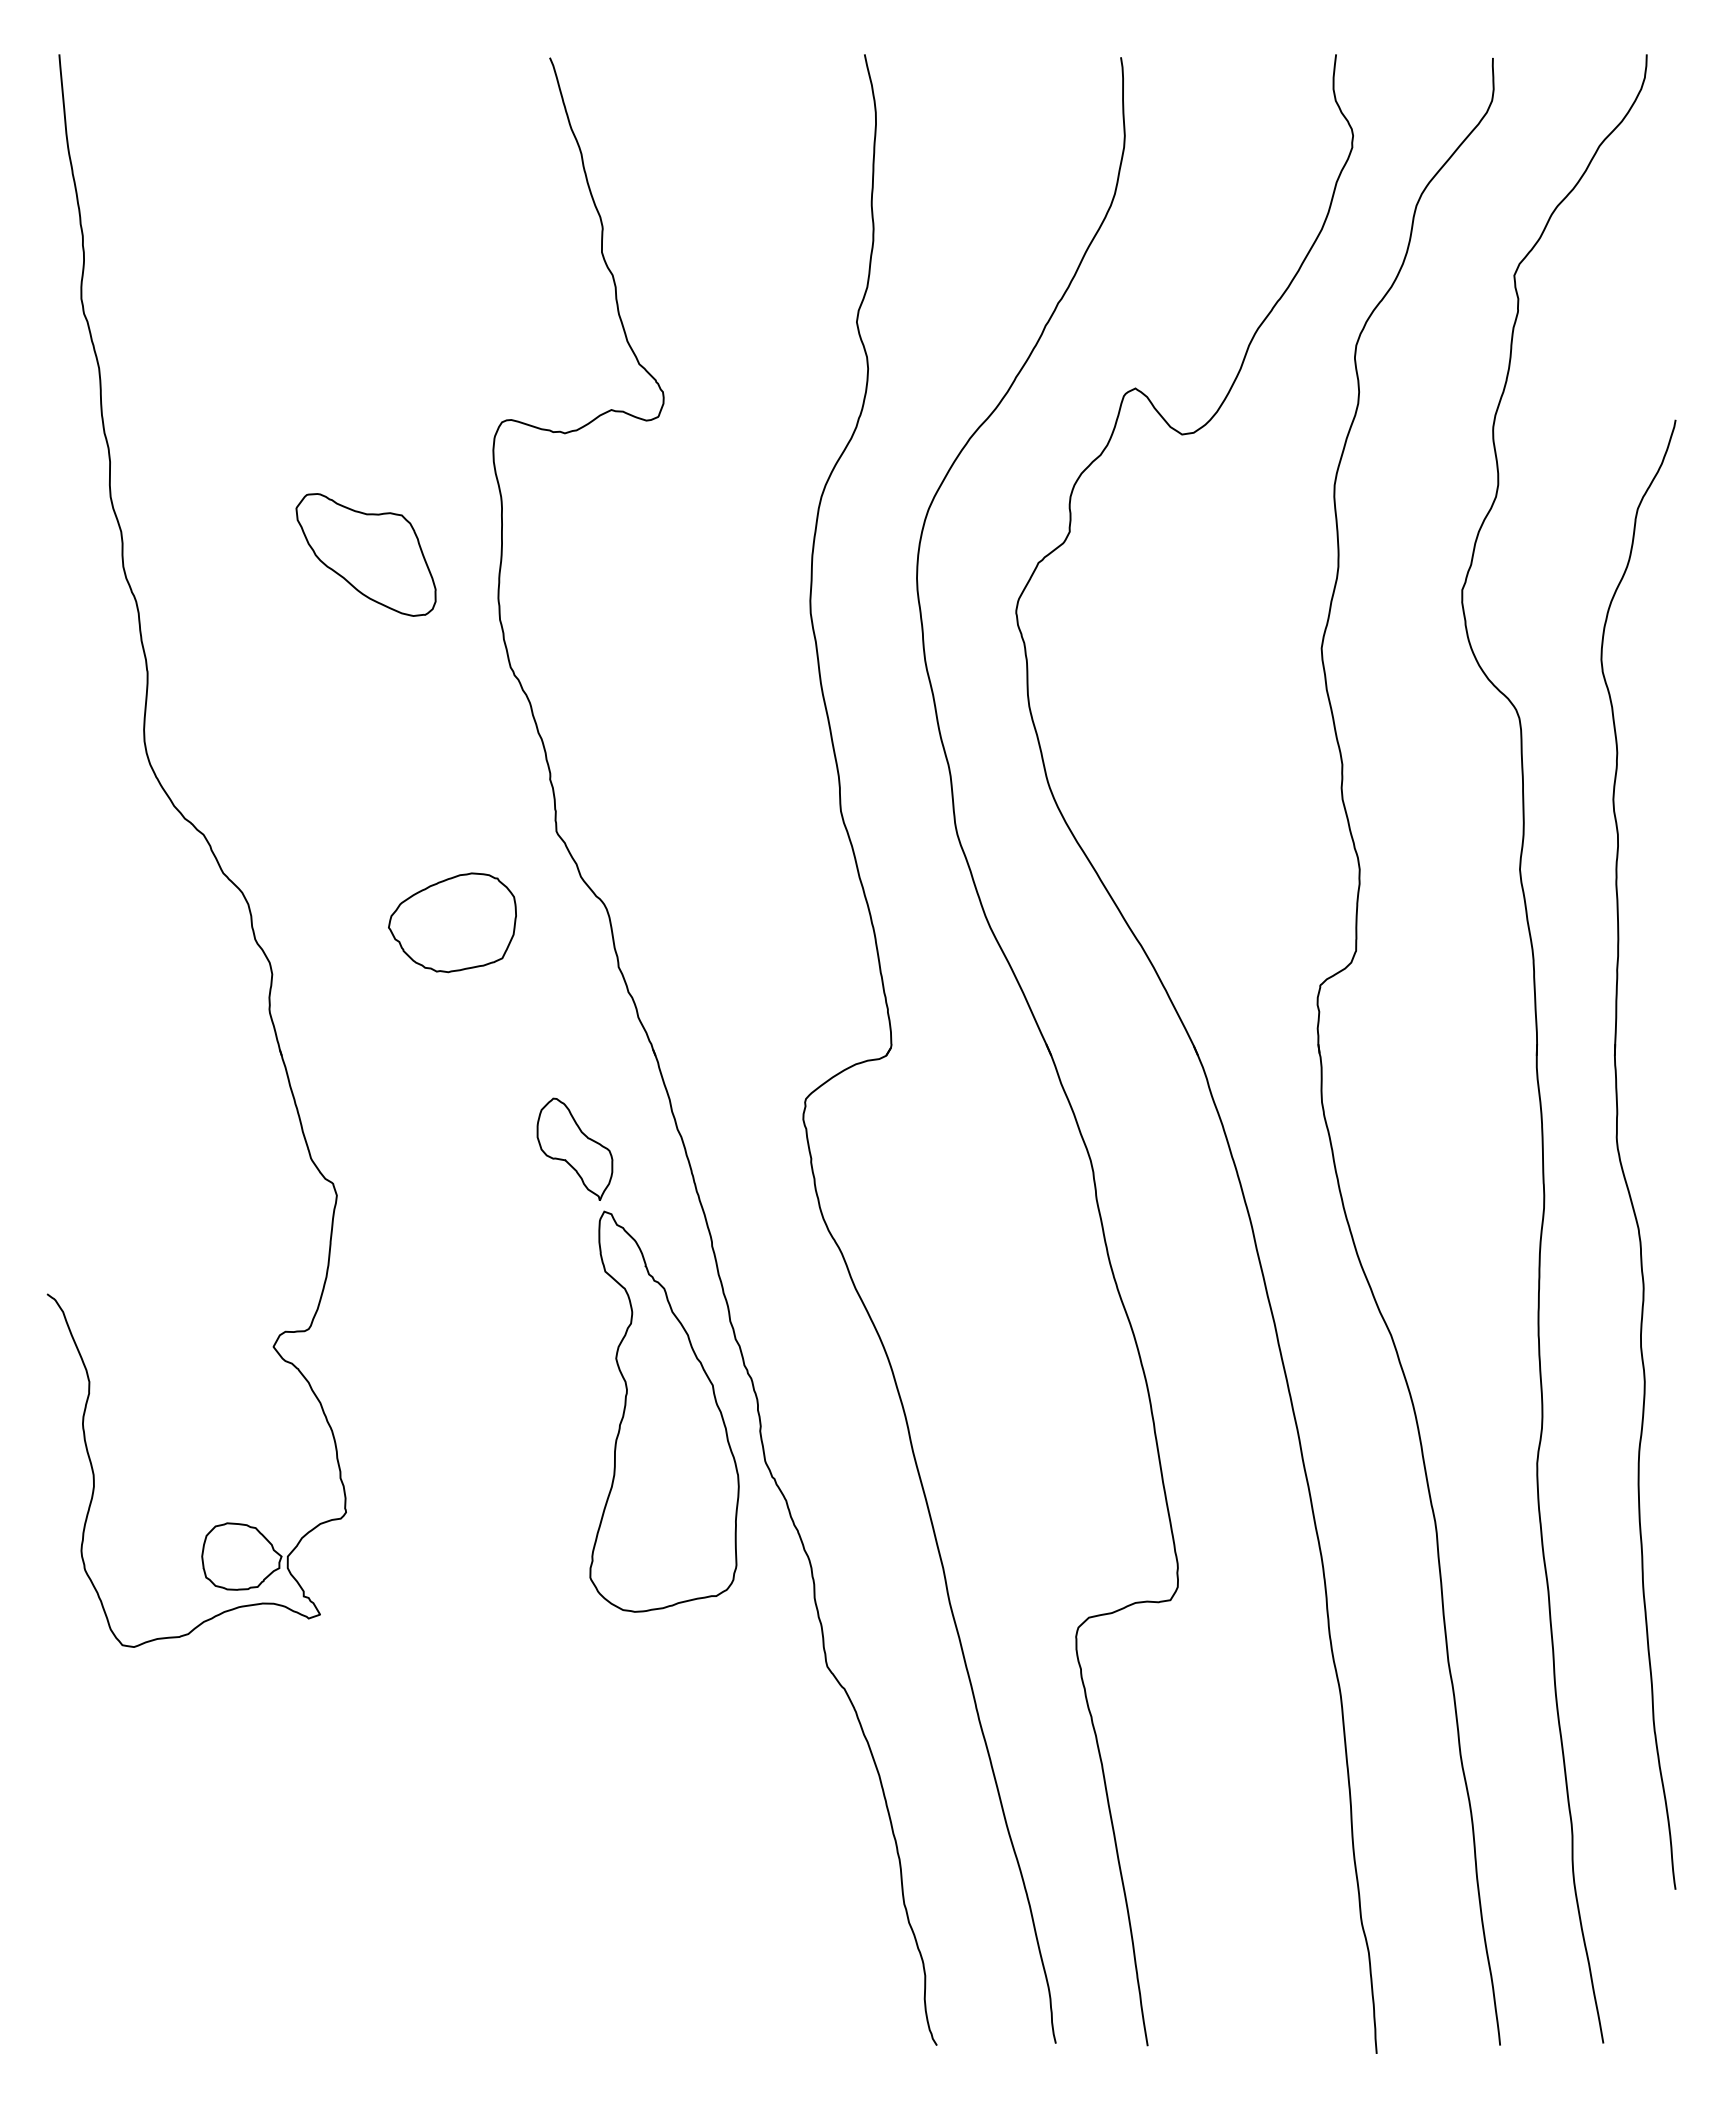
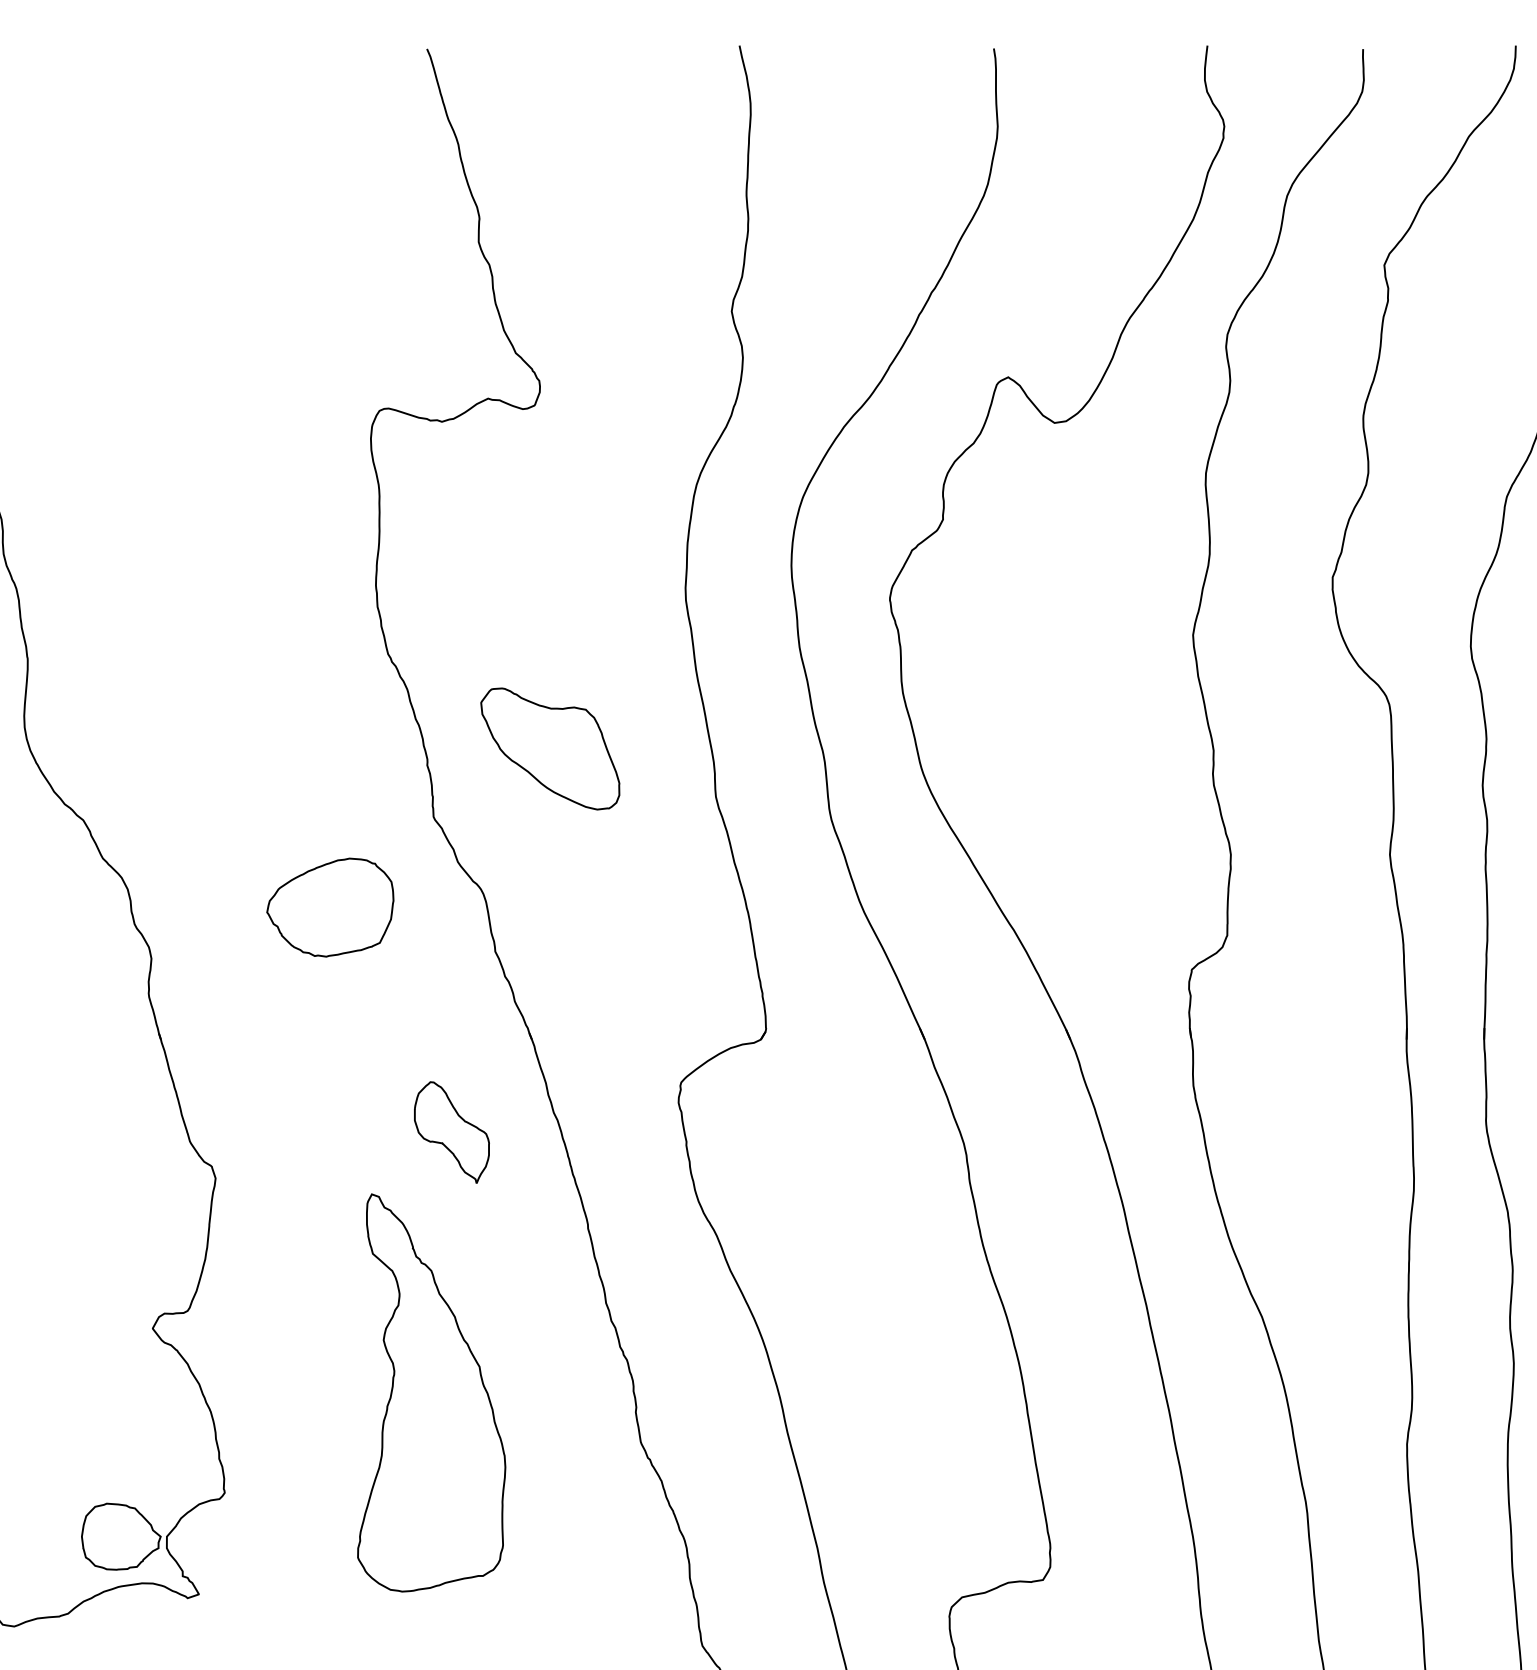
part: (365, 554) -> (549, 748), moved
part: (664, 1411) -> (431, 1392), moved

